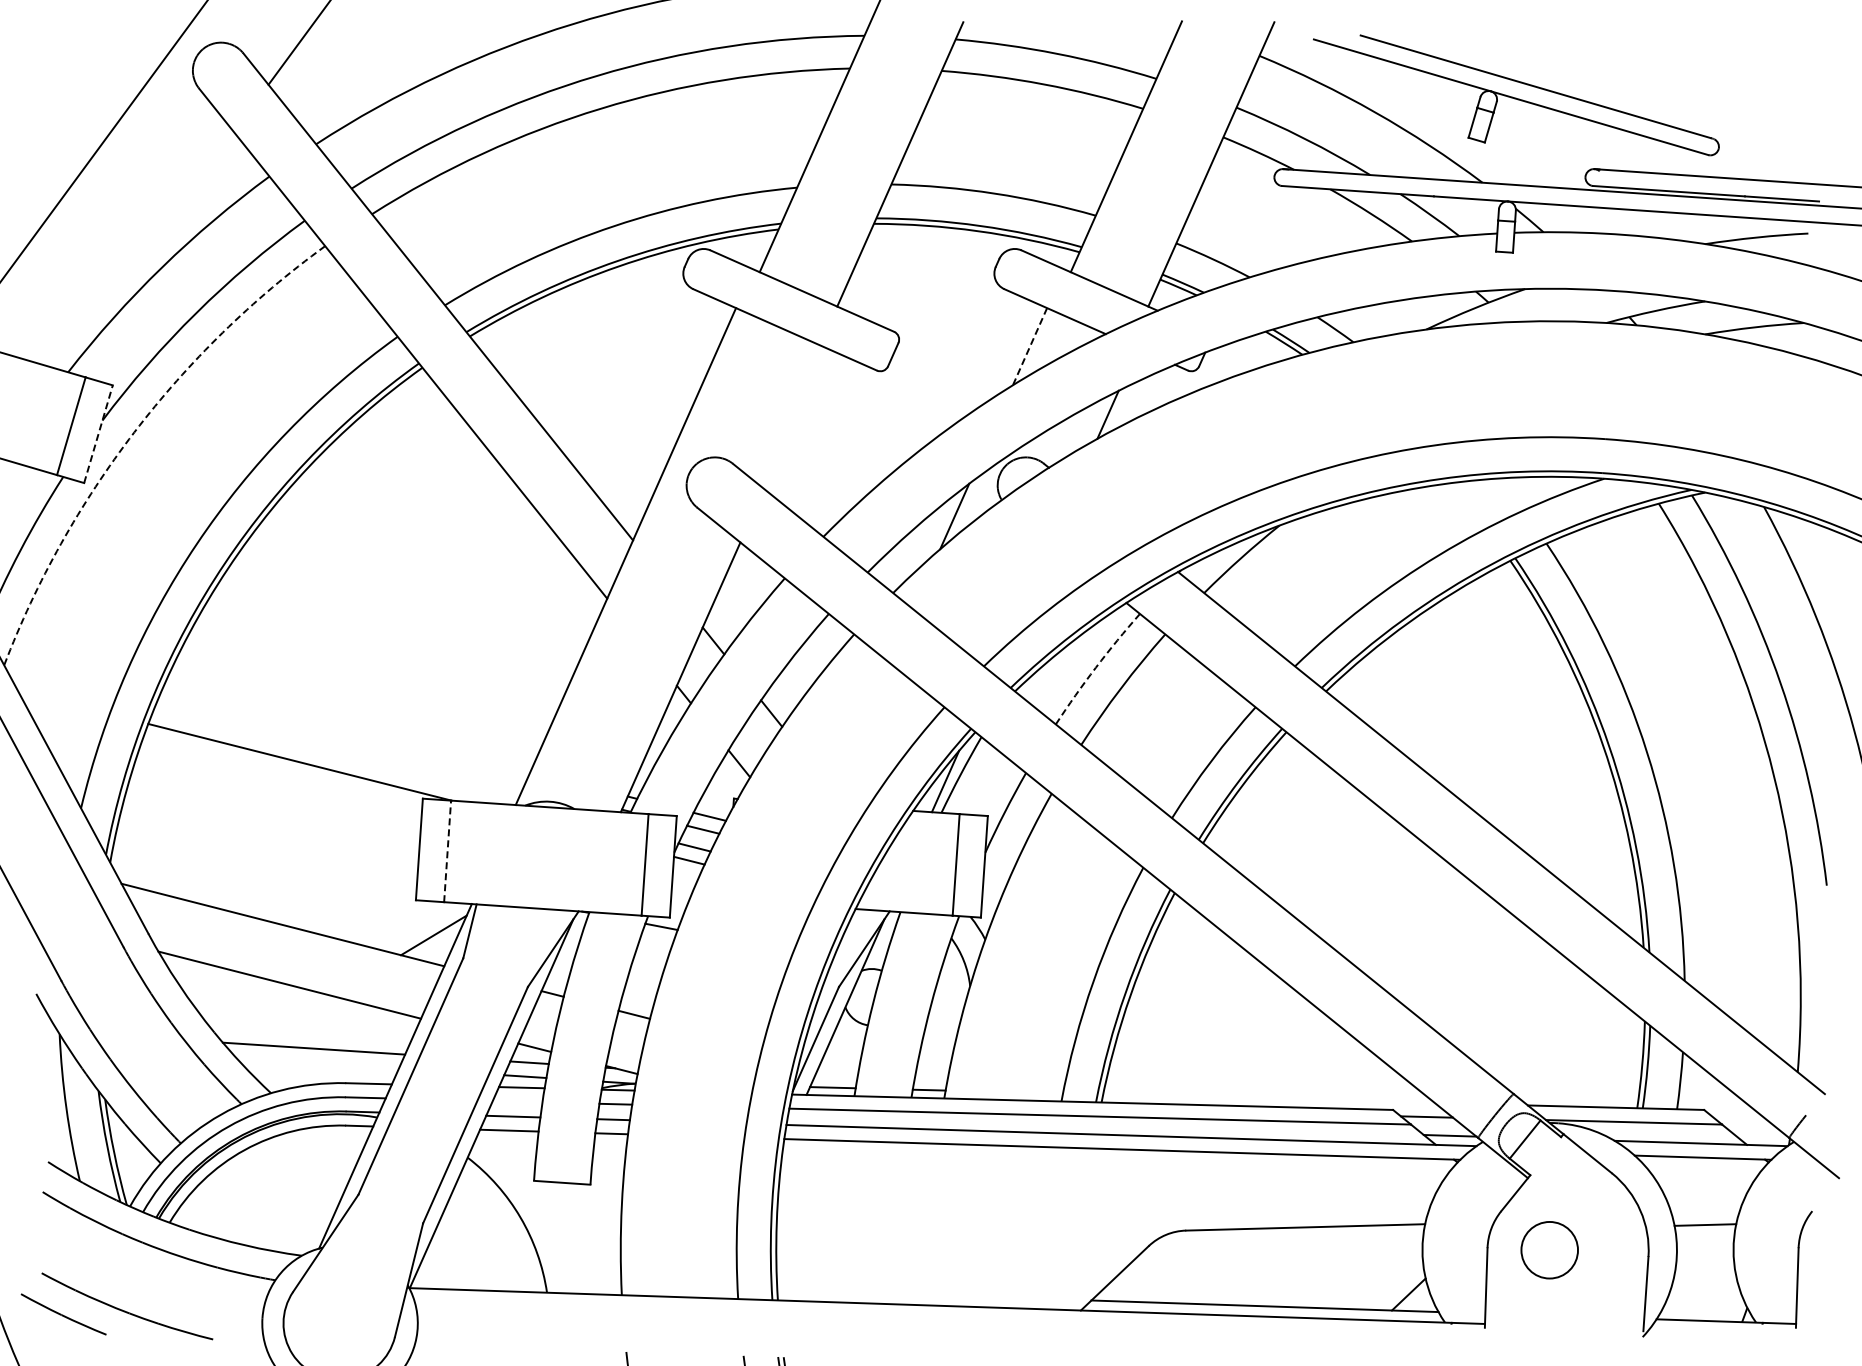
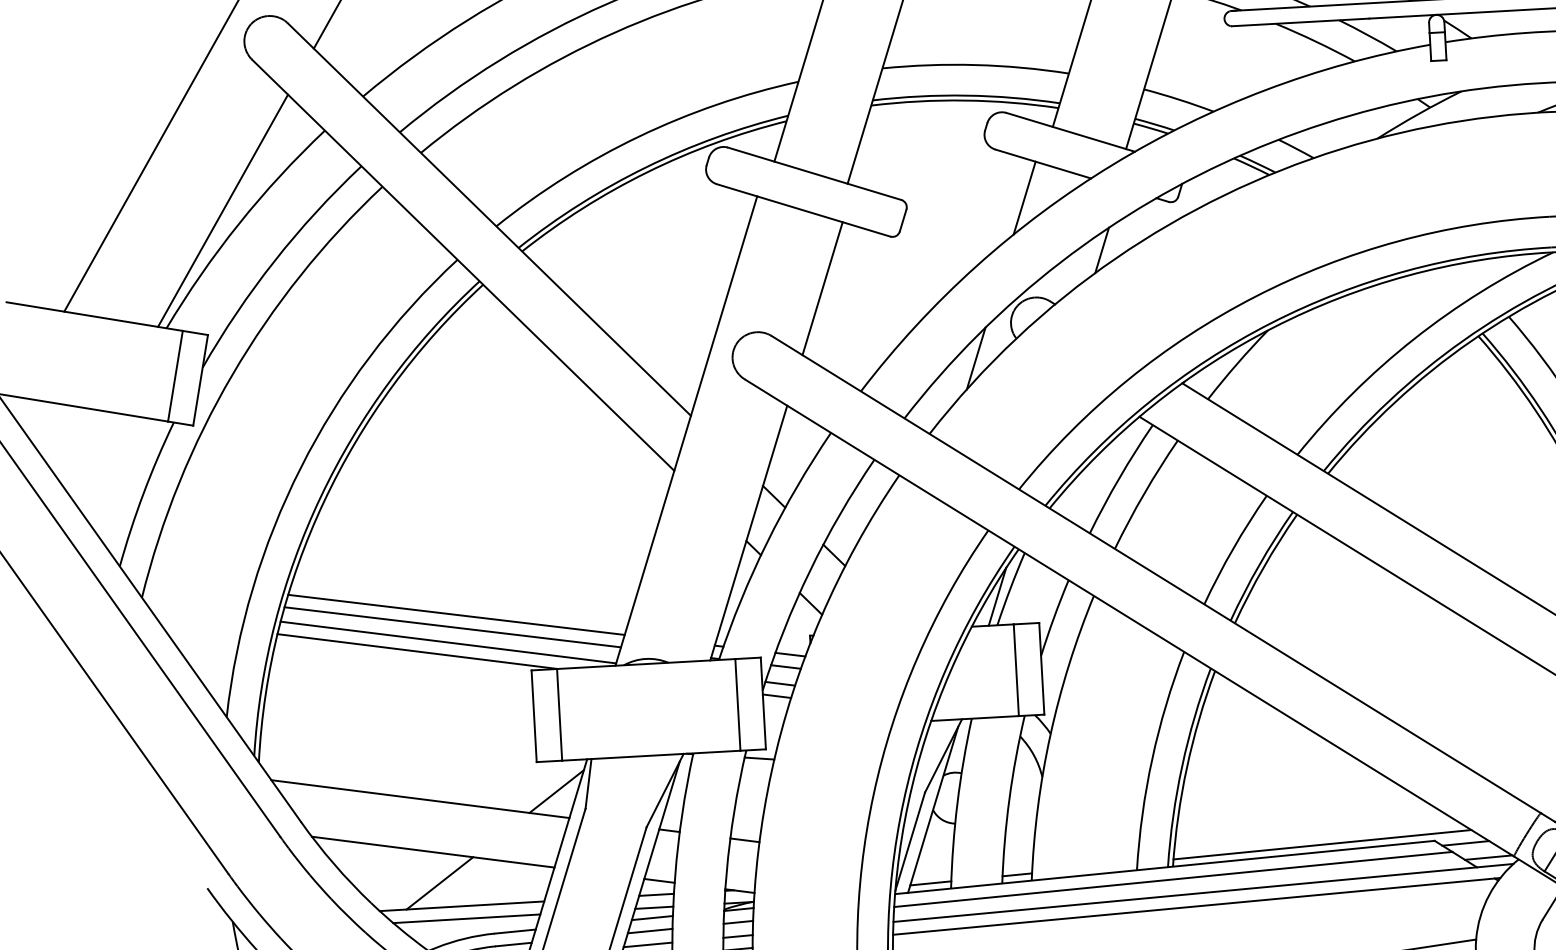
line: (146, 250) -> (223, 210), added
line: (1029, 347) -> (1024, 198), dashed -> solid
line: (795, 418) -> (822, 288), added
arc: (134, 432) -> (232, 374), dashed -> solid
line: (98, 434) -> (200, 380), dashed -> solid
arc: (1095, 667) -> (1119, 478), dashed -> solid
line: (347, 727) -> (456, 615), added
line: (341, 740) -> (452, 627), added
line: (334, 756) -> (447, 642), added
line: (447, 851) -> (559, 714), dashed -> solid
line: (292, 1020) -> (439, 883), added
line: (317, 1062) -> (466, 918), added
line: (1268, 1098) -> (1321, 844), added
line: (517, 1101) -> (650, 930), added

